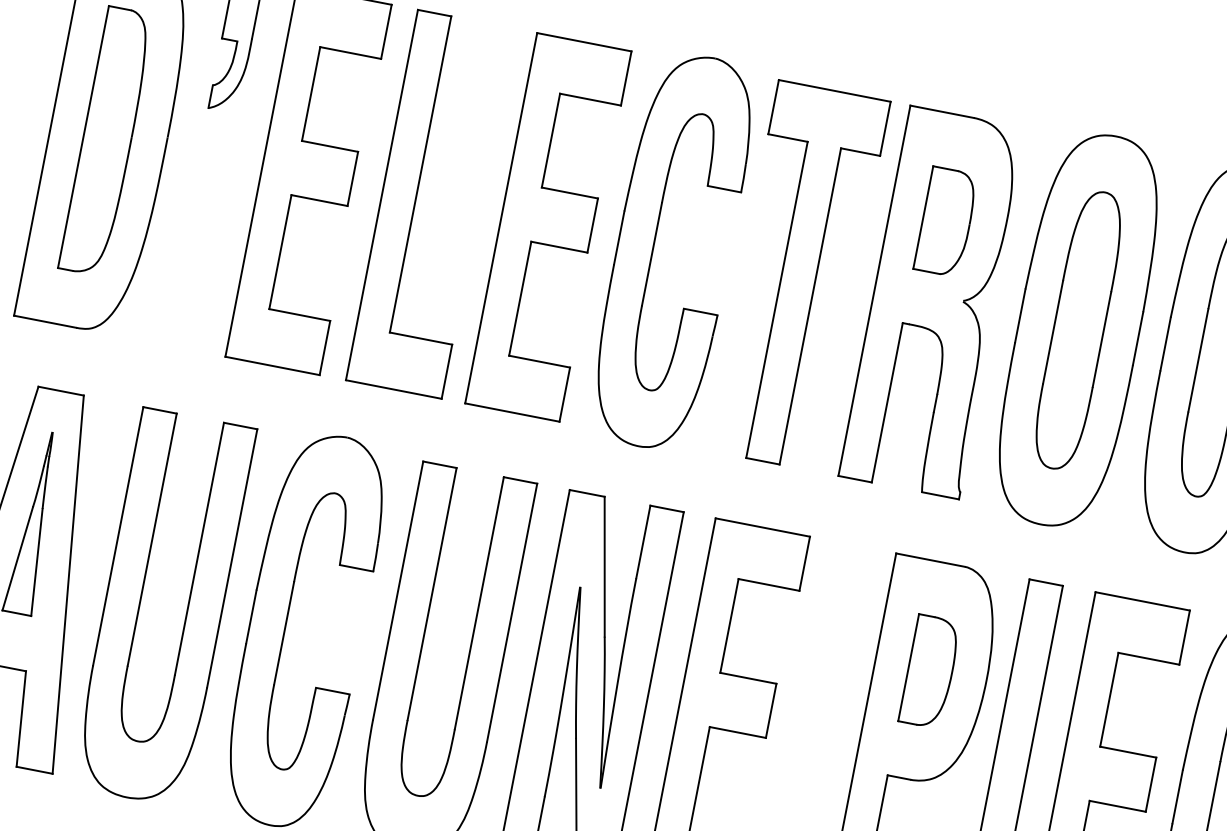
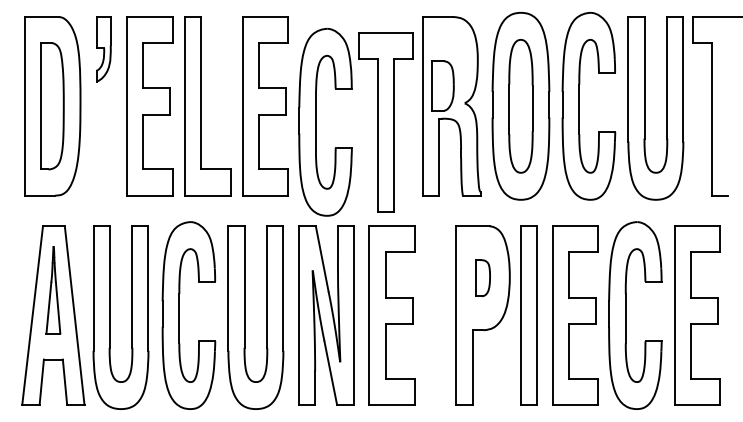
part: (945, 221) -> (442, 85), moved
part: (780, 272) -> (377, 122), moved
part: (929, 670) -> (482, 277), size x0.7

